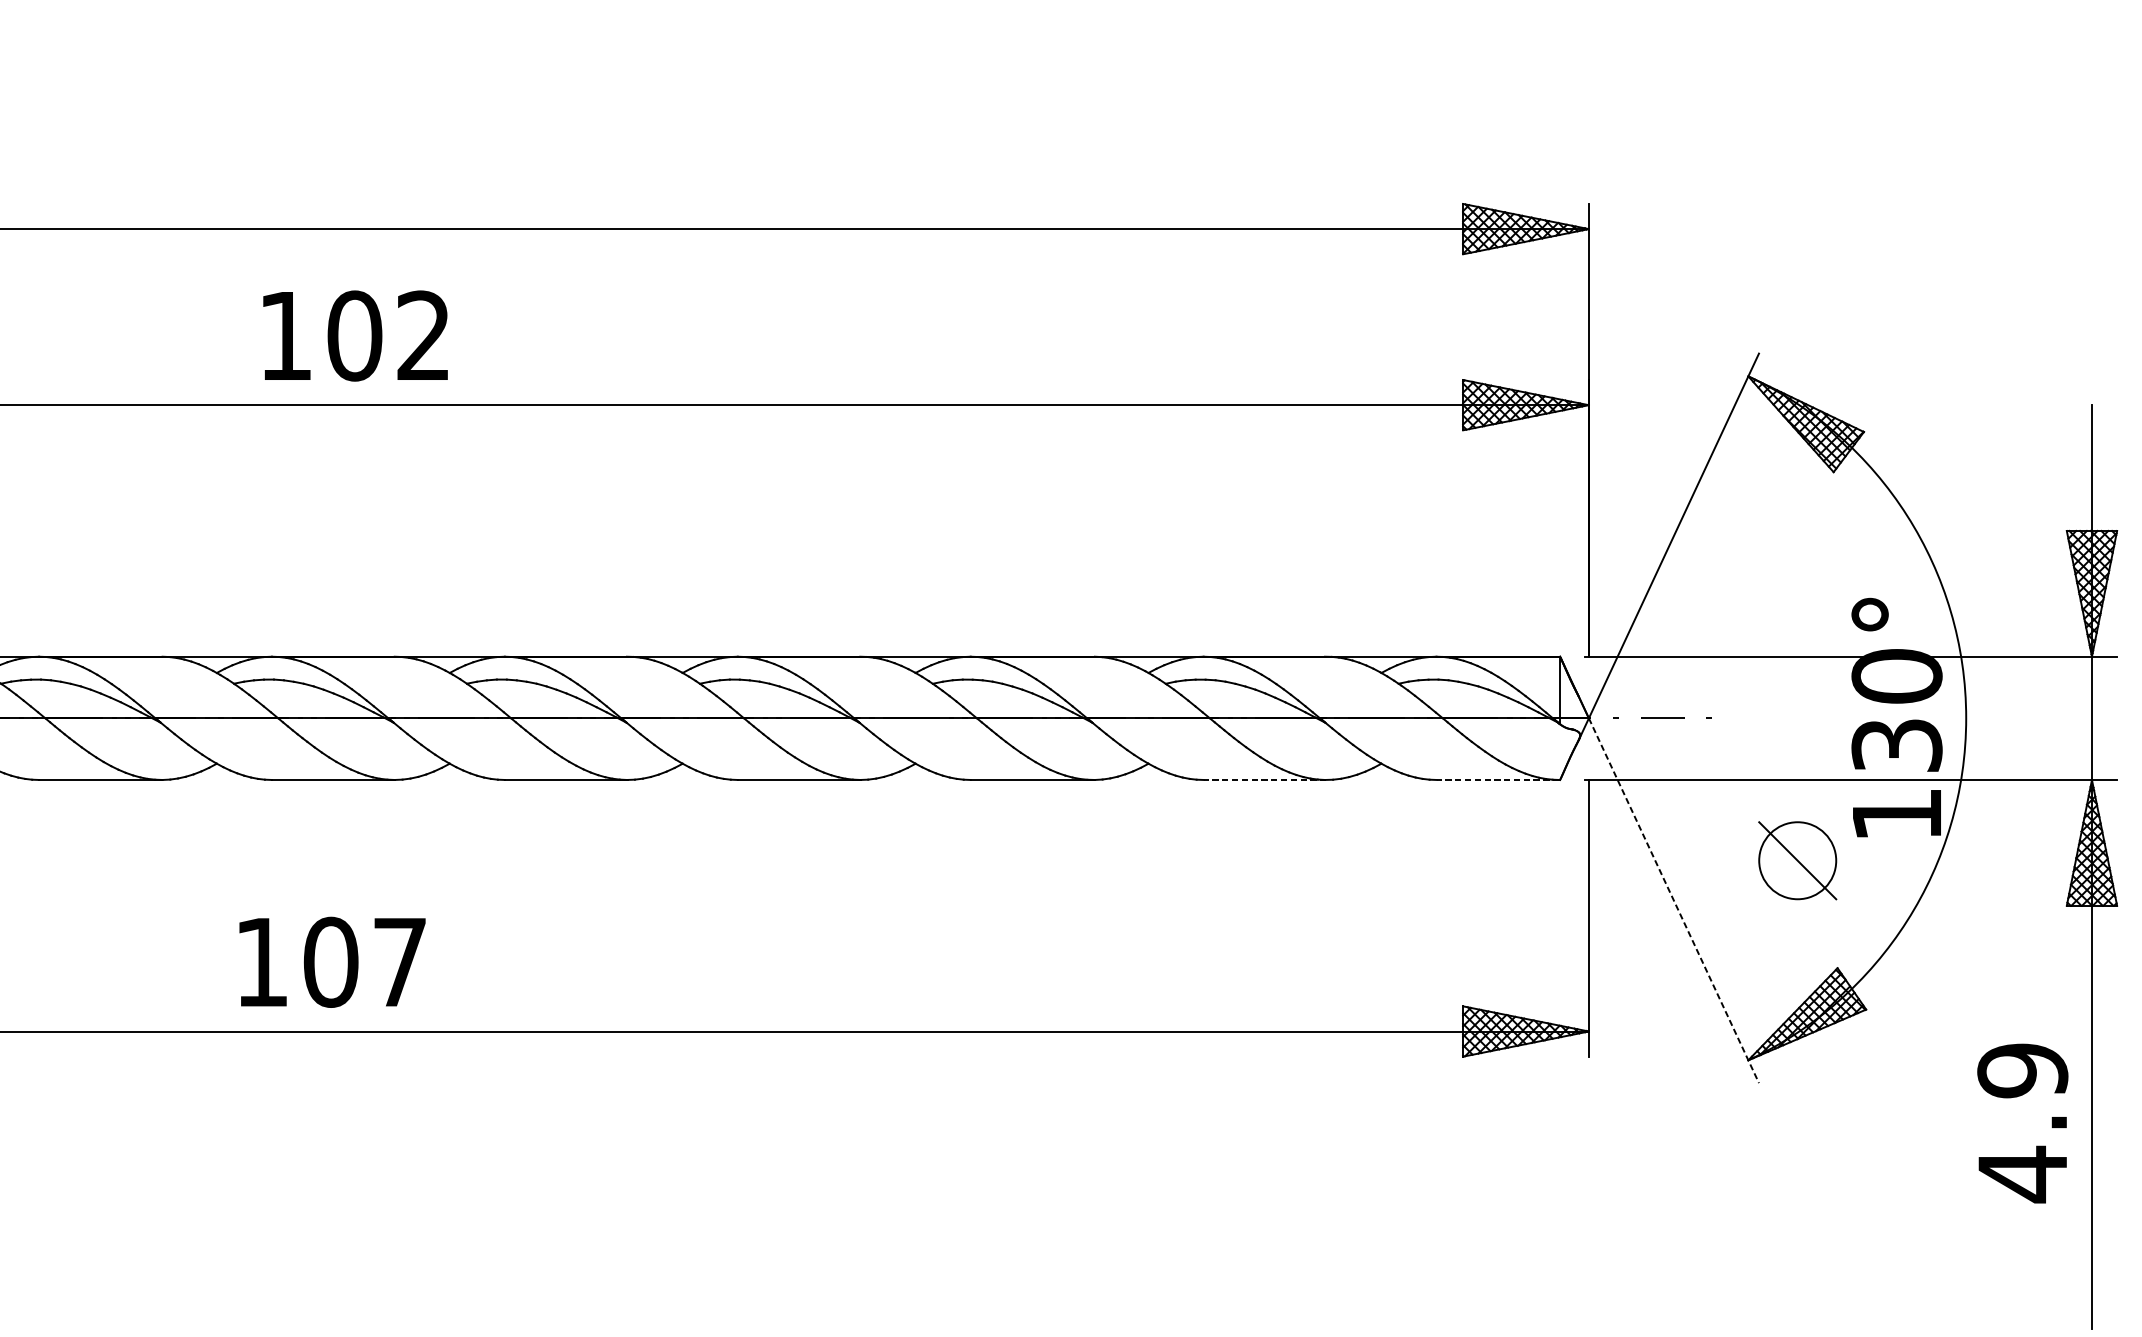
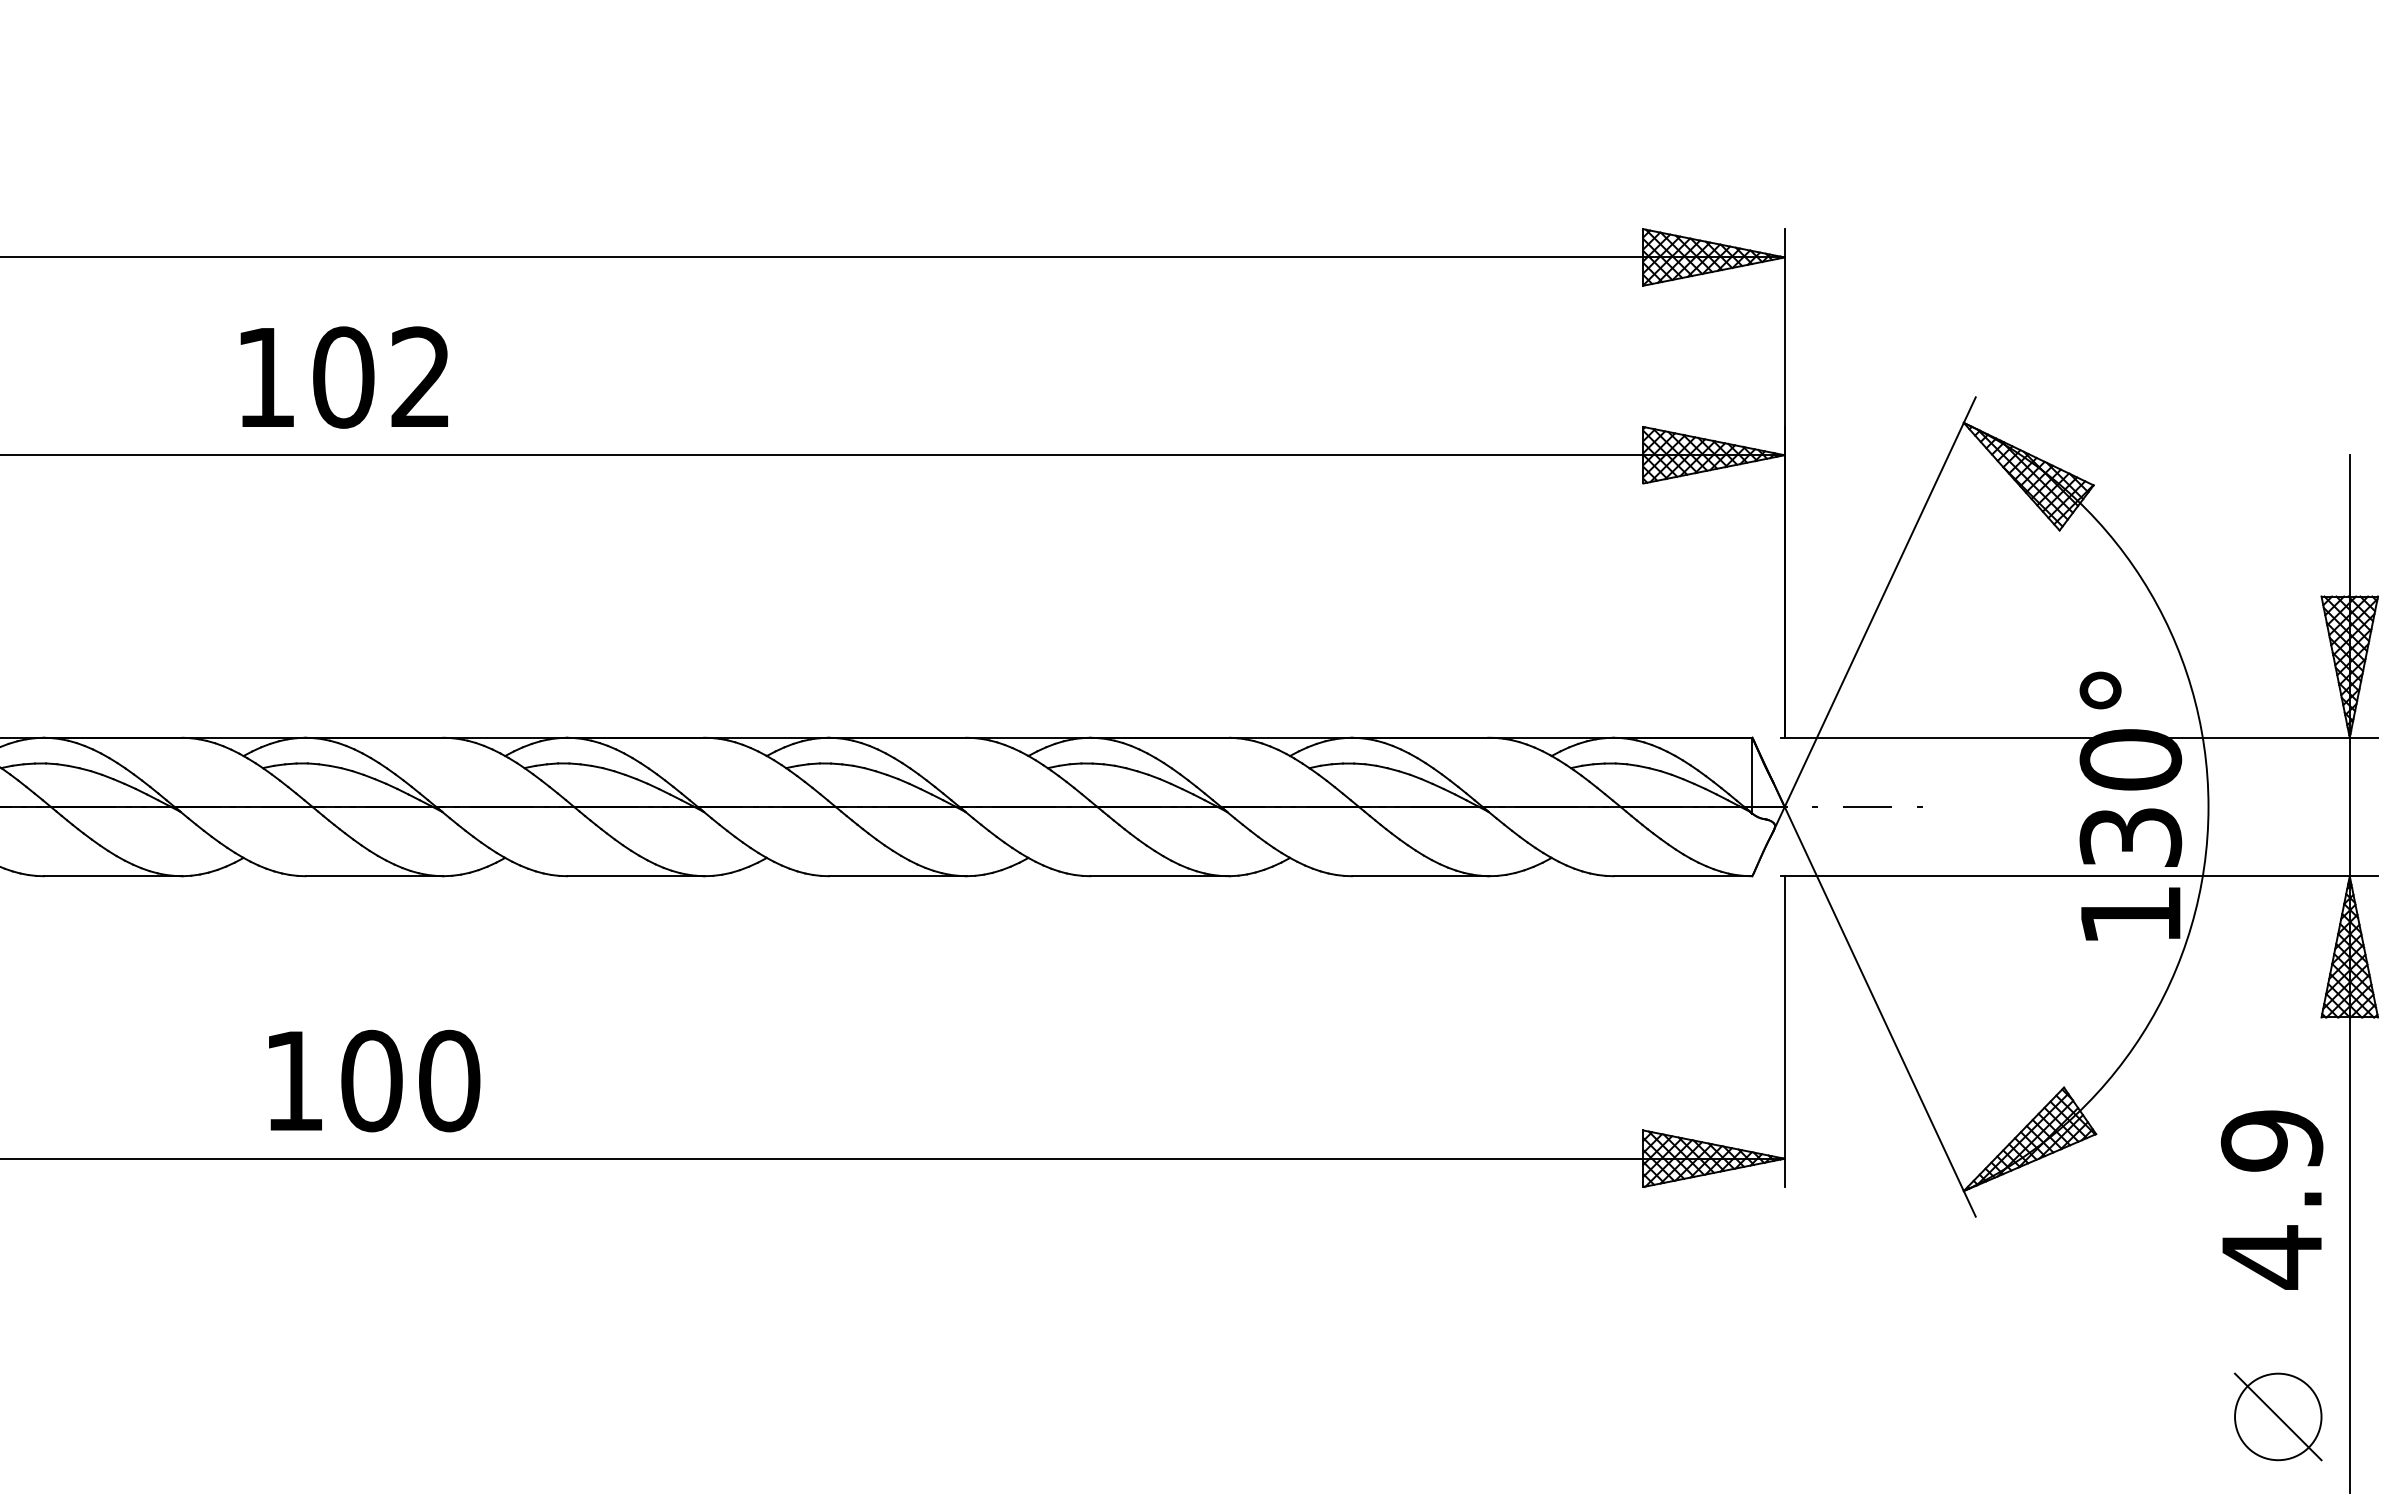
text: (354, 335) -> (343, 377), moved
line: (1264, 780) -> (1420, 876), dashed -> solid
line: (1497, 780) -> (1682, 876), dashed -> solid
part: (1797, 860) -> (2278, 1416), moved
line: (1674, 901) -> (1880, 1012), dashed -> solid
text: (400, 961) -> (449, 1080), 107 -> 100
text: (2022, 1122) -> (2271, 1199), moved

